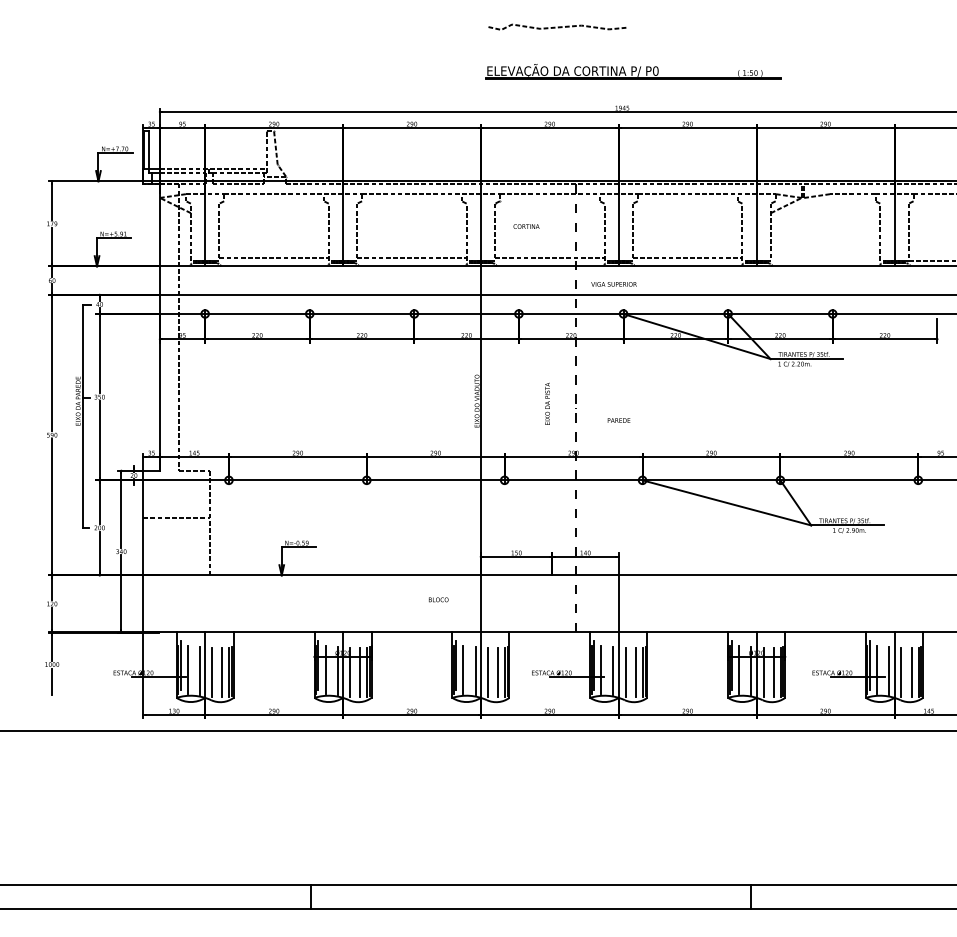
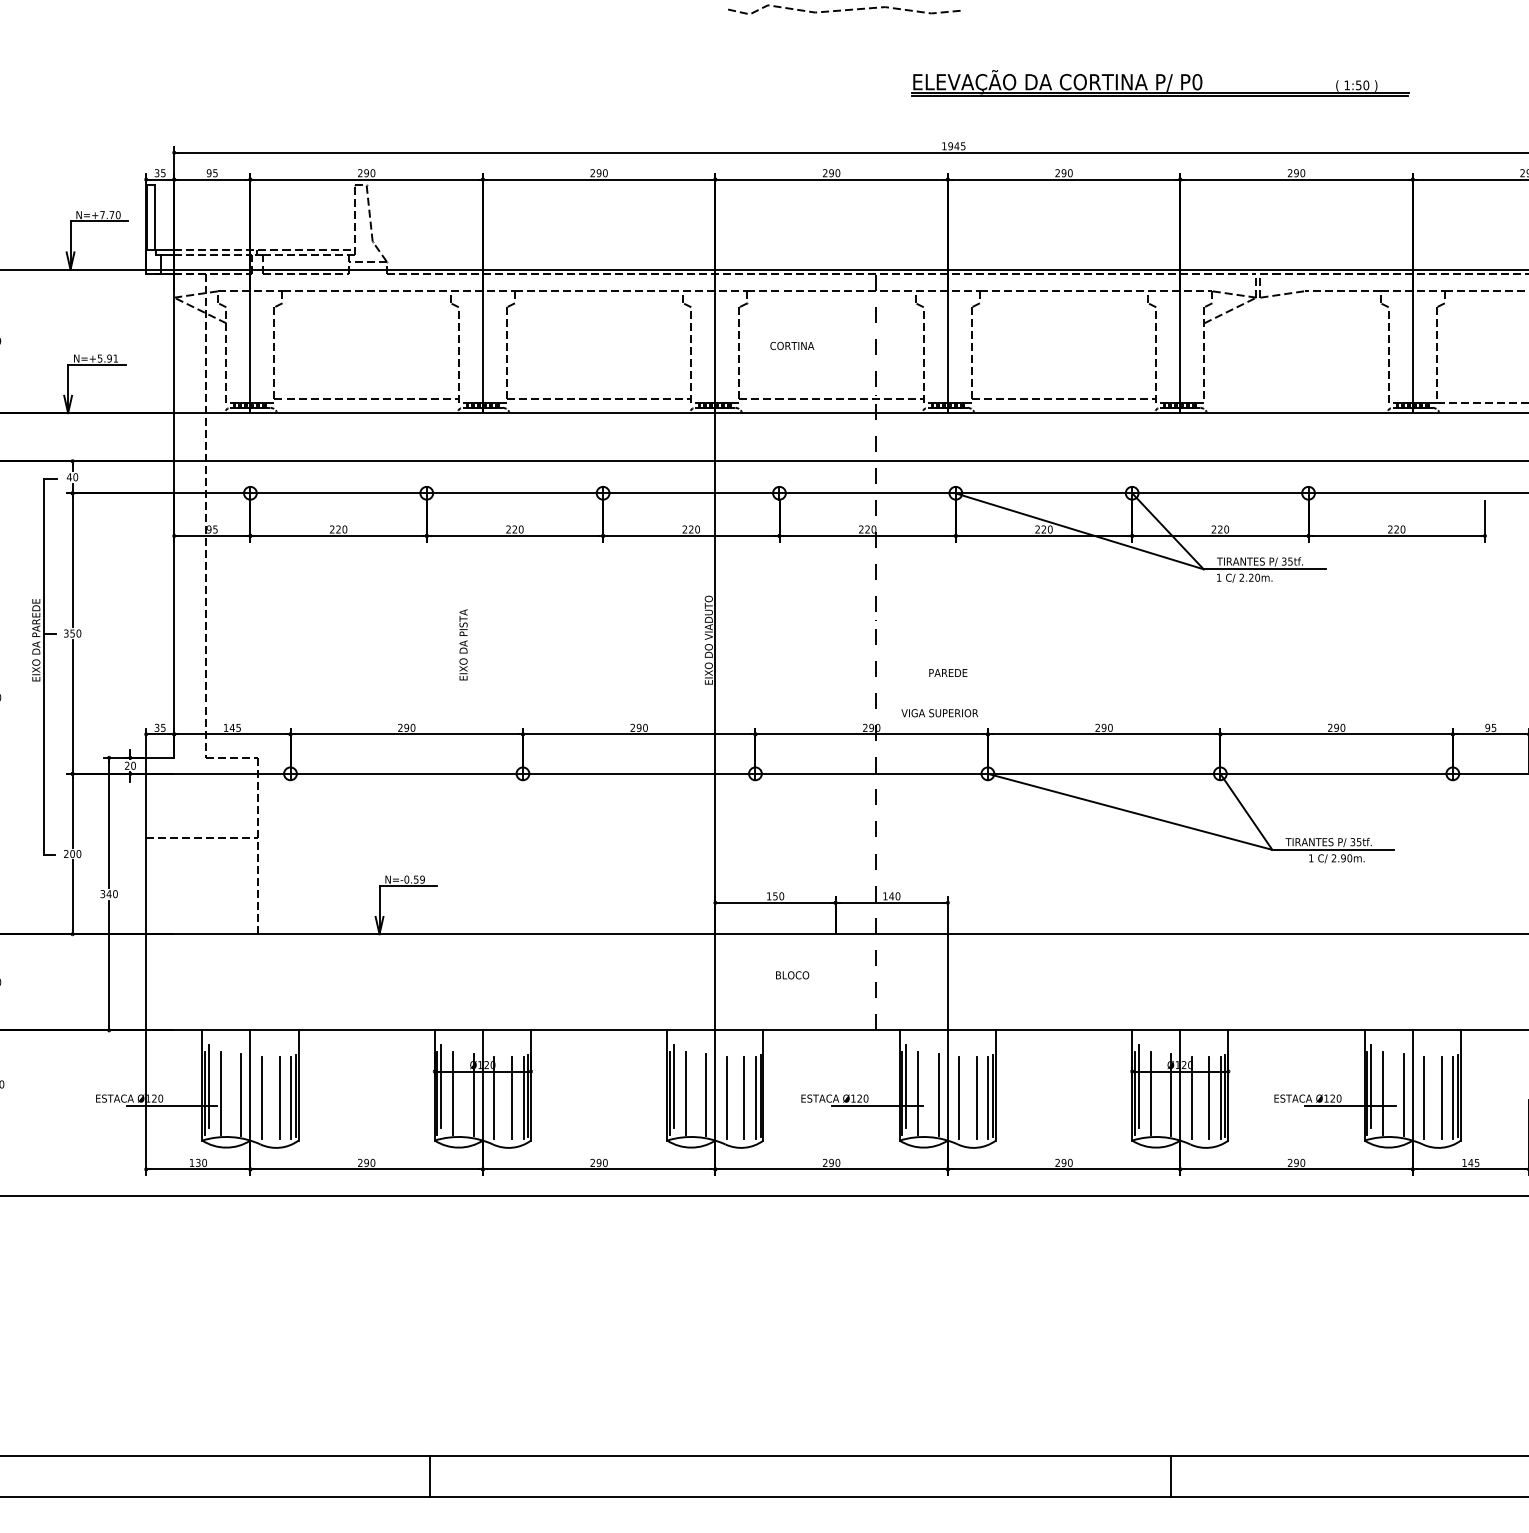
part: (633, 71) -> (1159, 82), moved
text: (613, 284) -> (938, 713), moved
text: (547, 403) -> (463, 644), moved
text: (438, 599) -> (792, 974), moved

